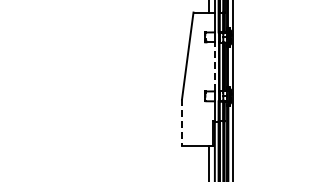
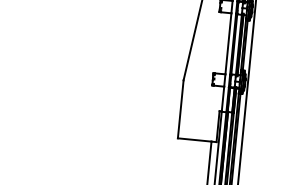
line: (214, 66) -> (228, 43), dashed -> solid
line: (182, 123) -> (181, 110), dashed -> solid

